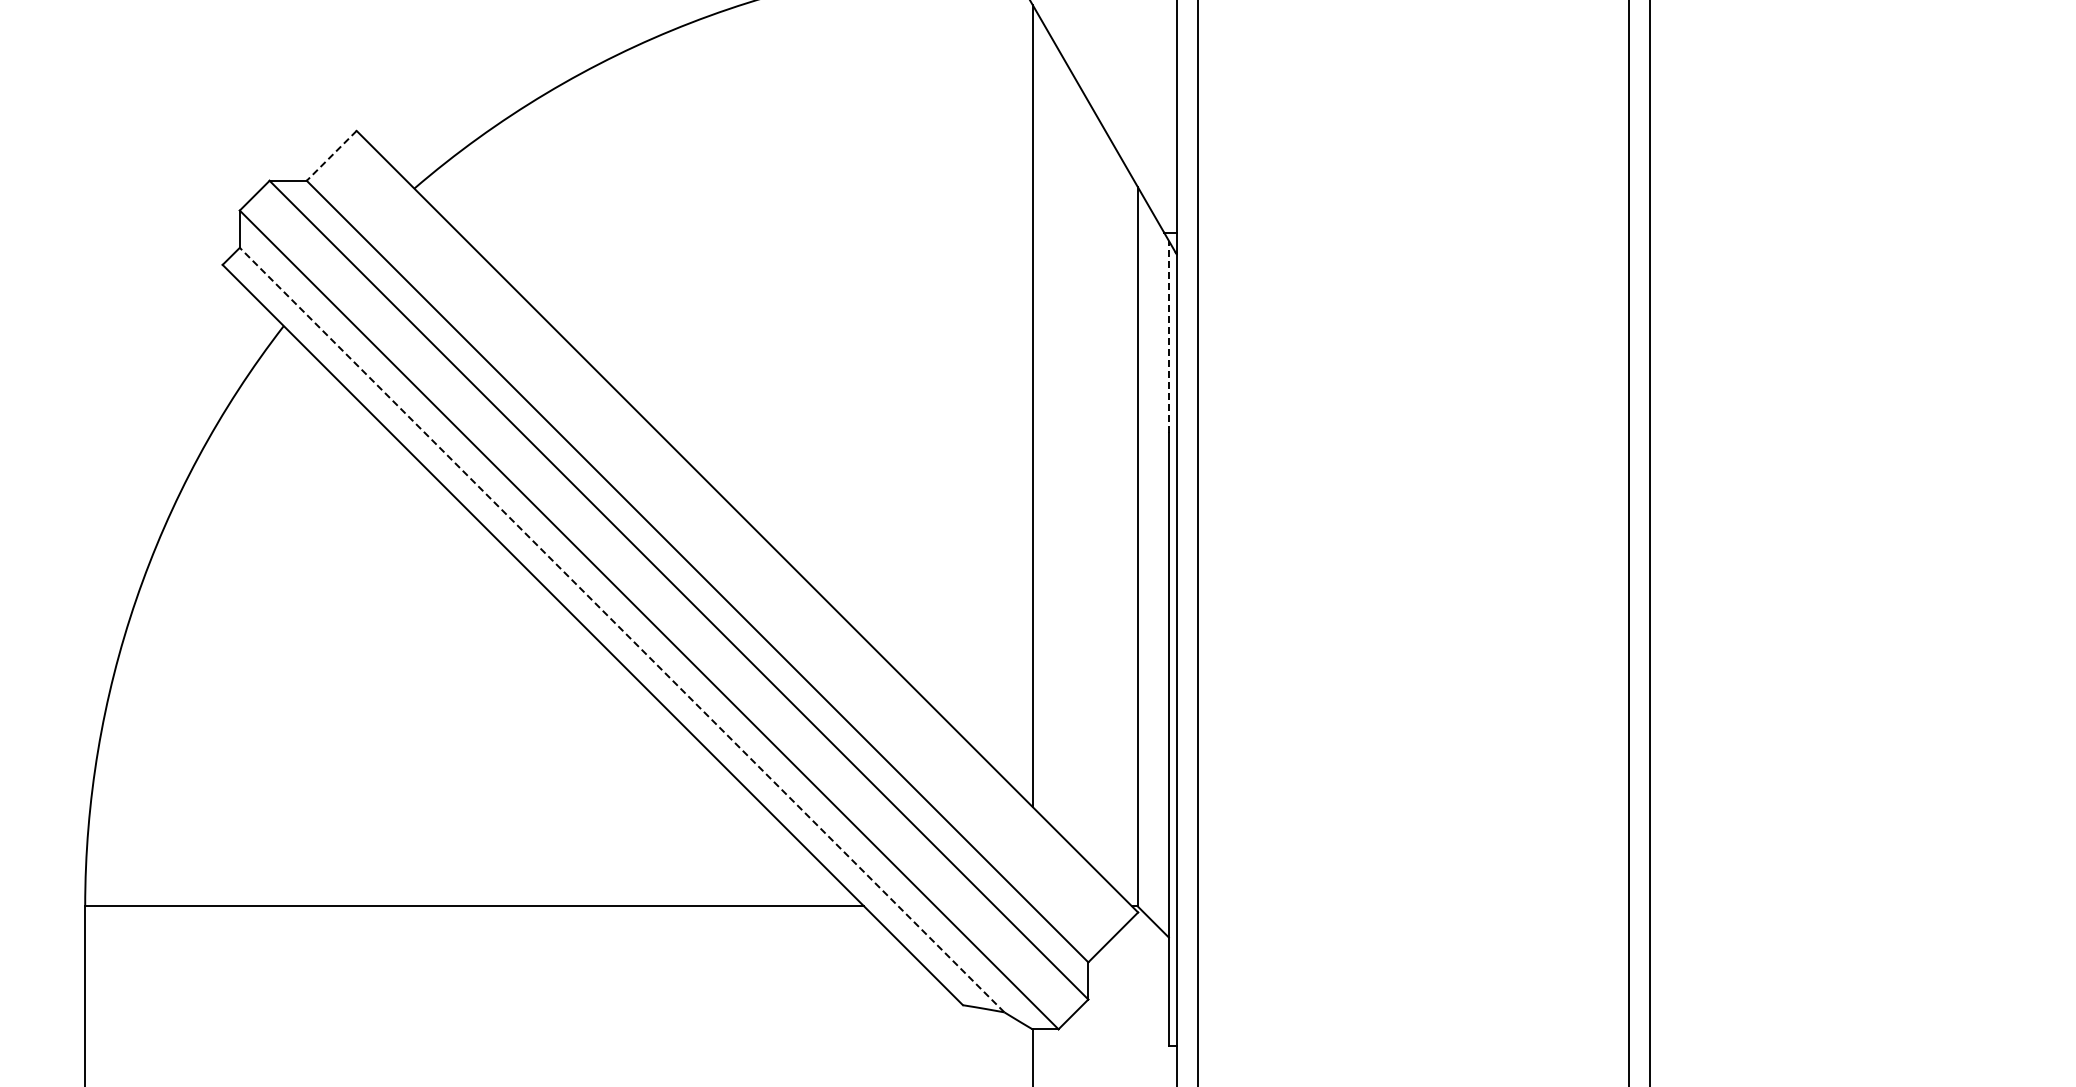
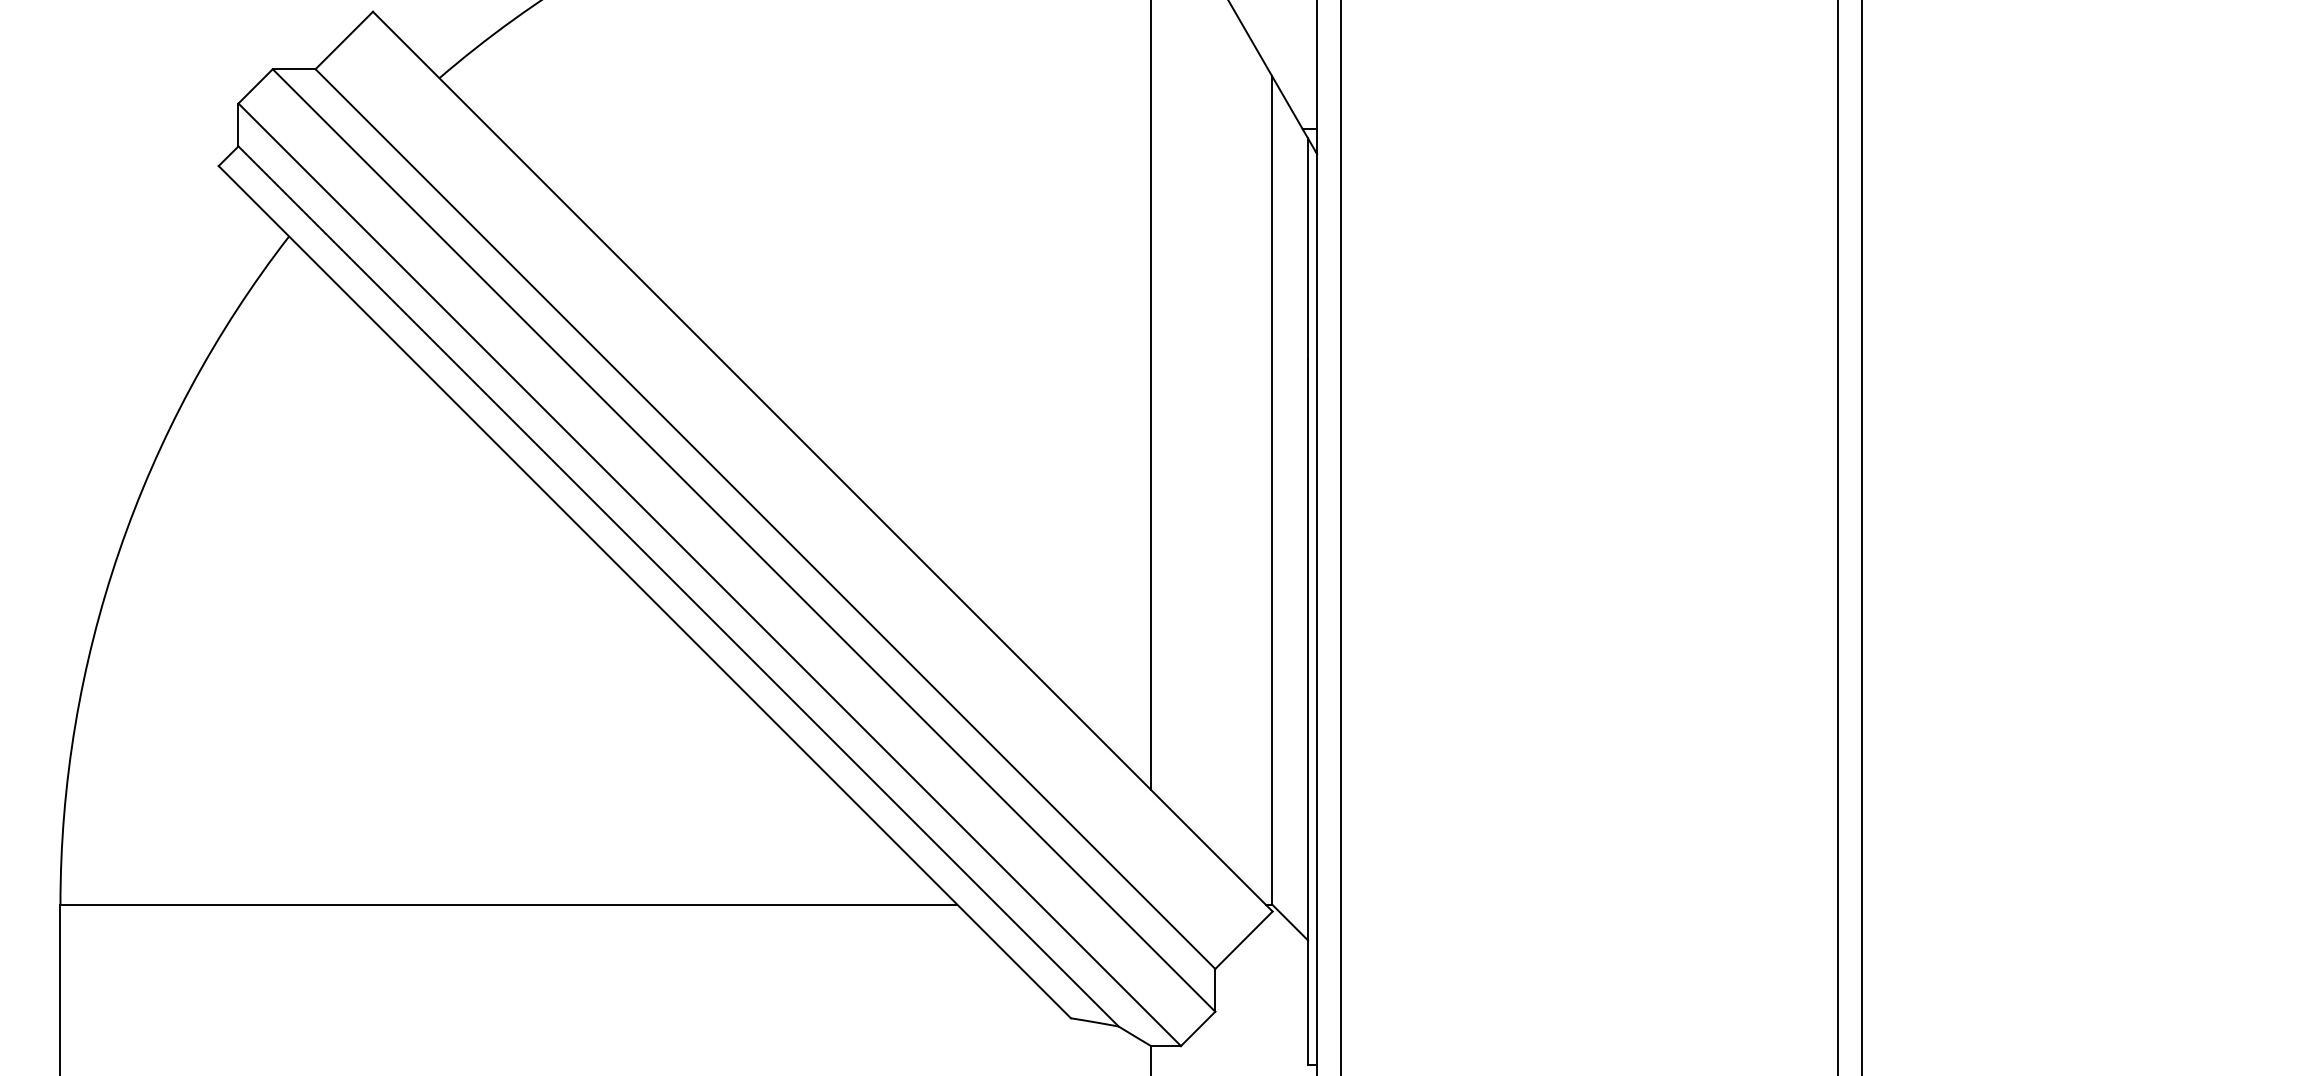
line: (331, 156) -> (344, 41), dashed -> solid
line: (1168, 336) -> (1307, 248), dashed -> solid
line: (622, 630) -> (679, 586), dashed -> solid

